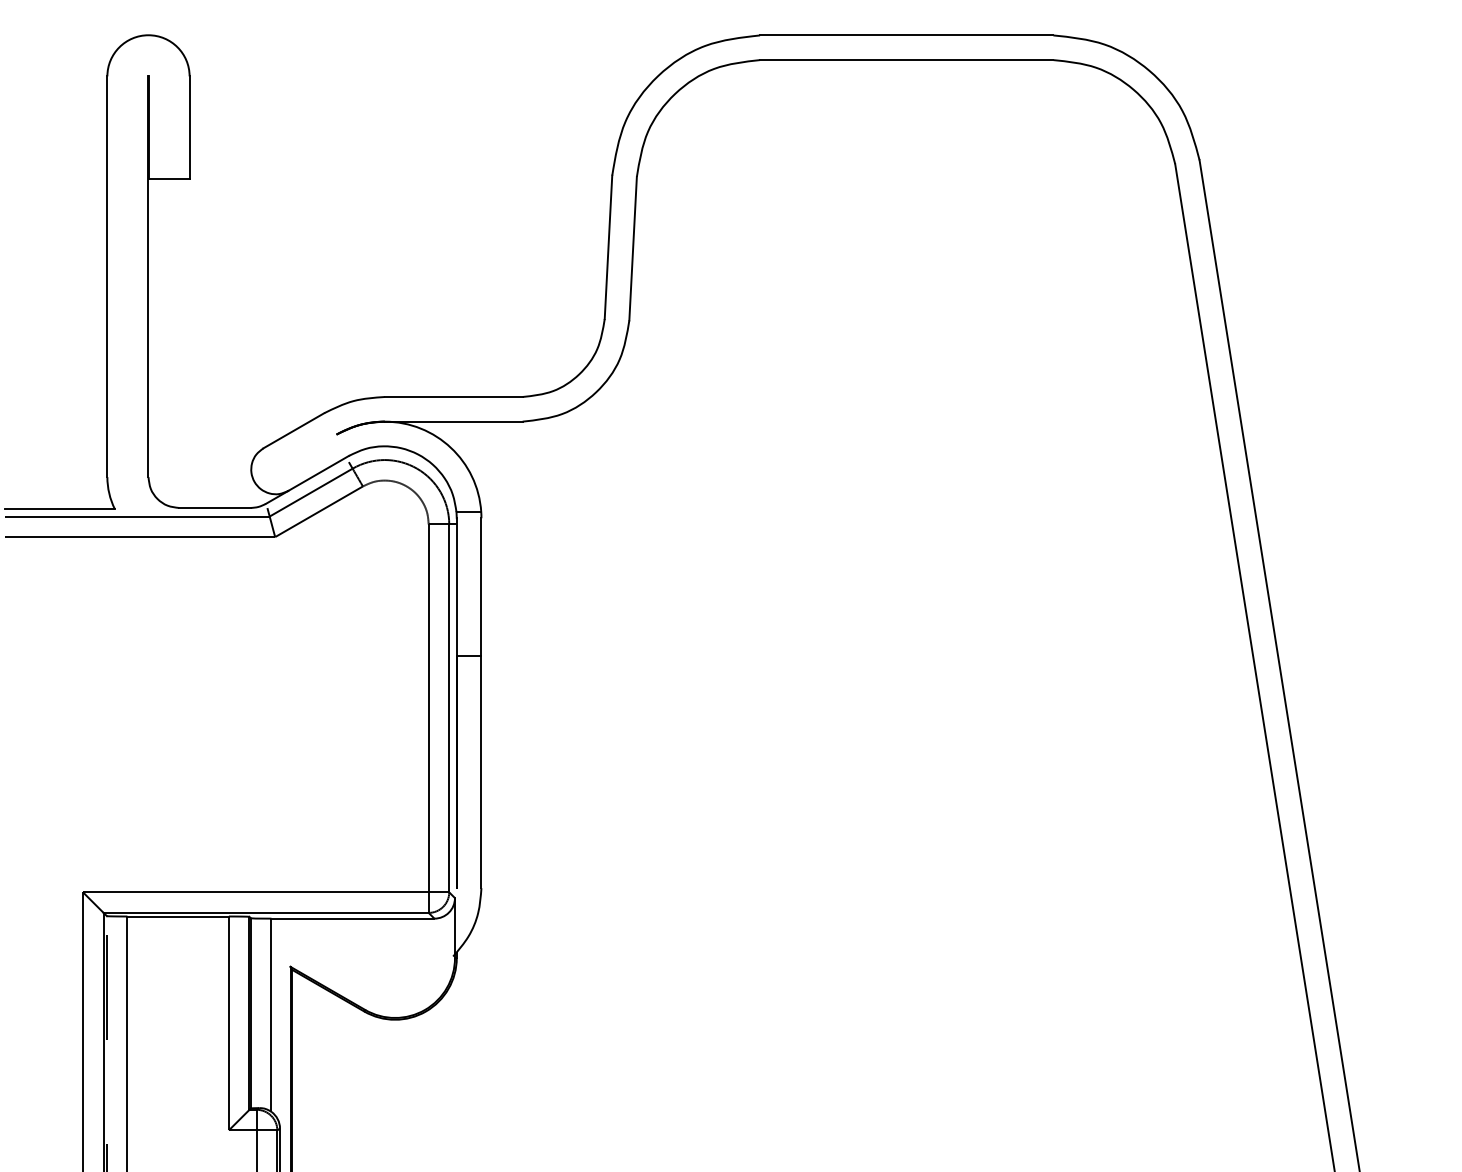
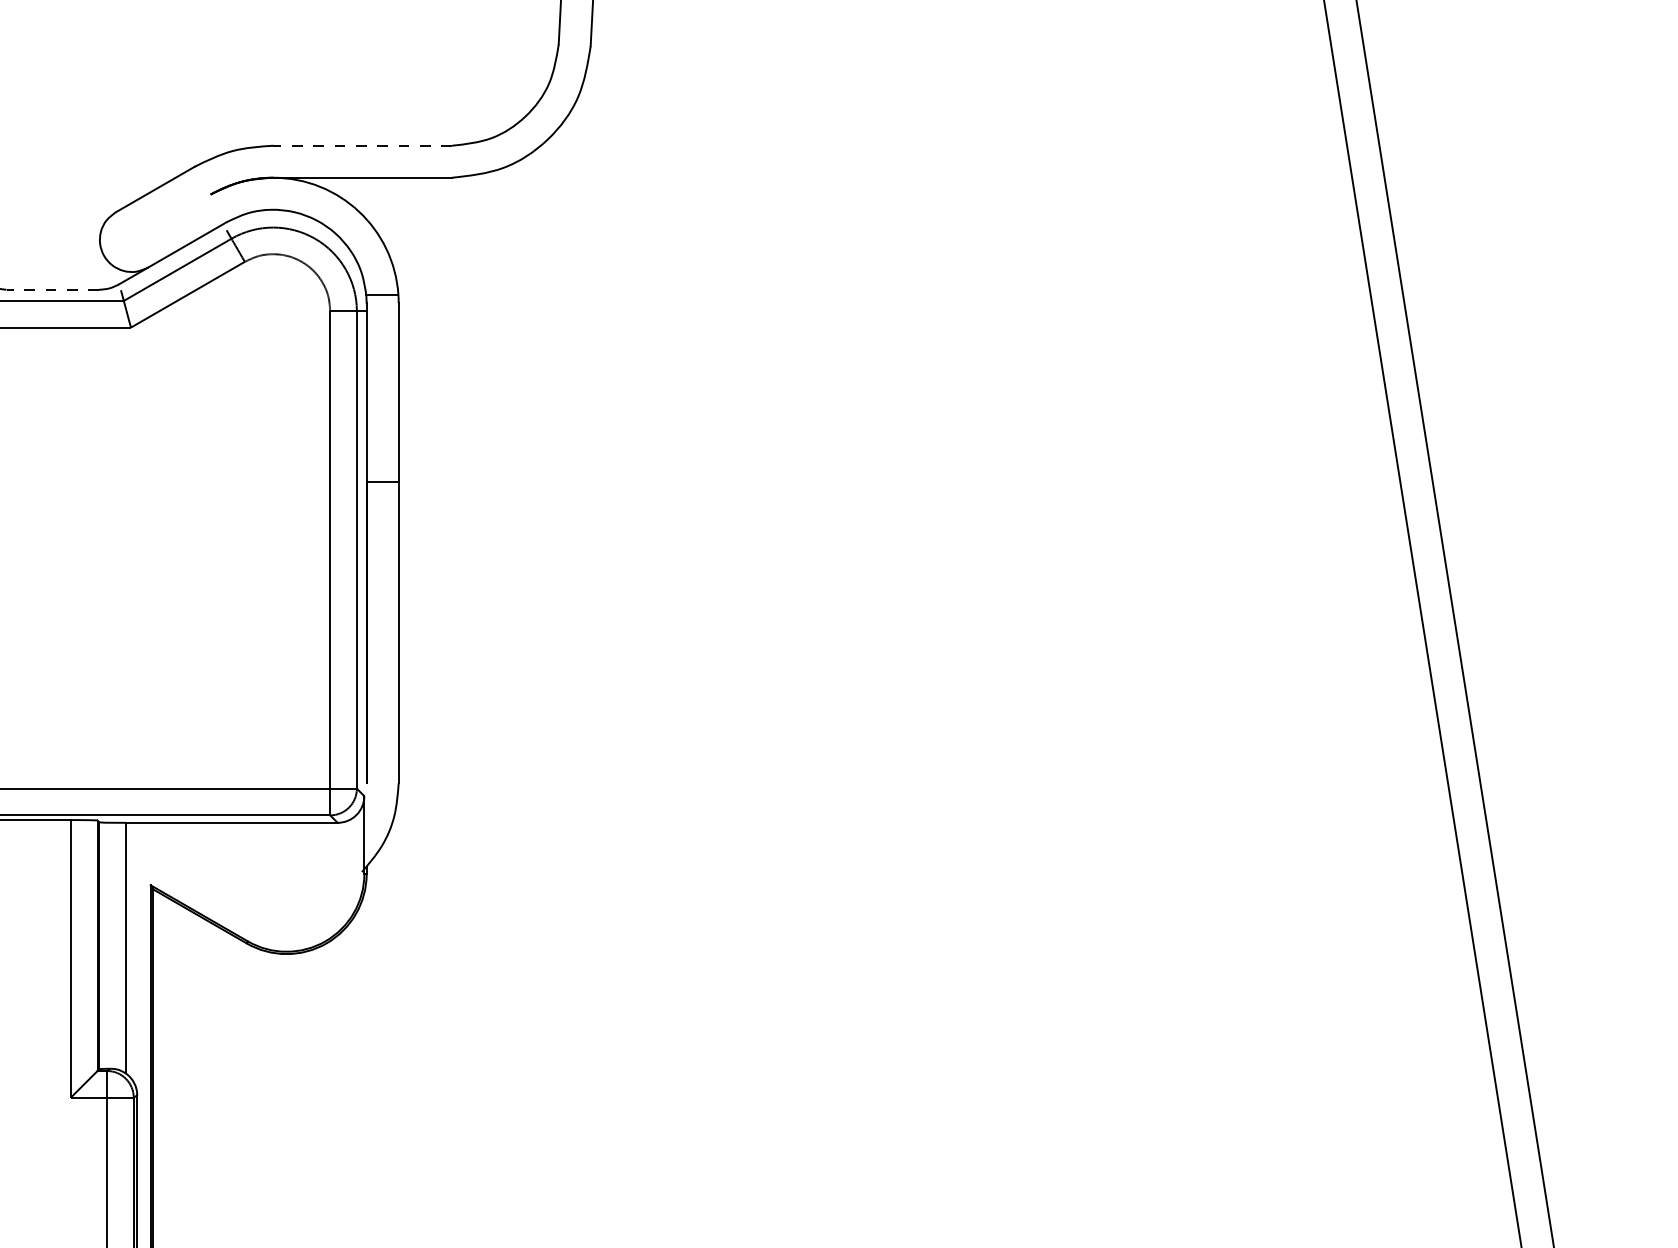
line: (453, 397) -> (362, 146), solid -> dashed
line: (214, 507) -> (52, 289), solid -> dashed

